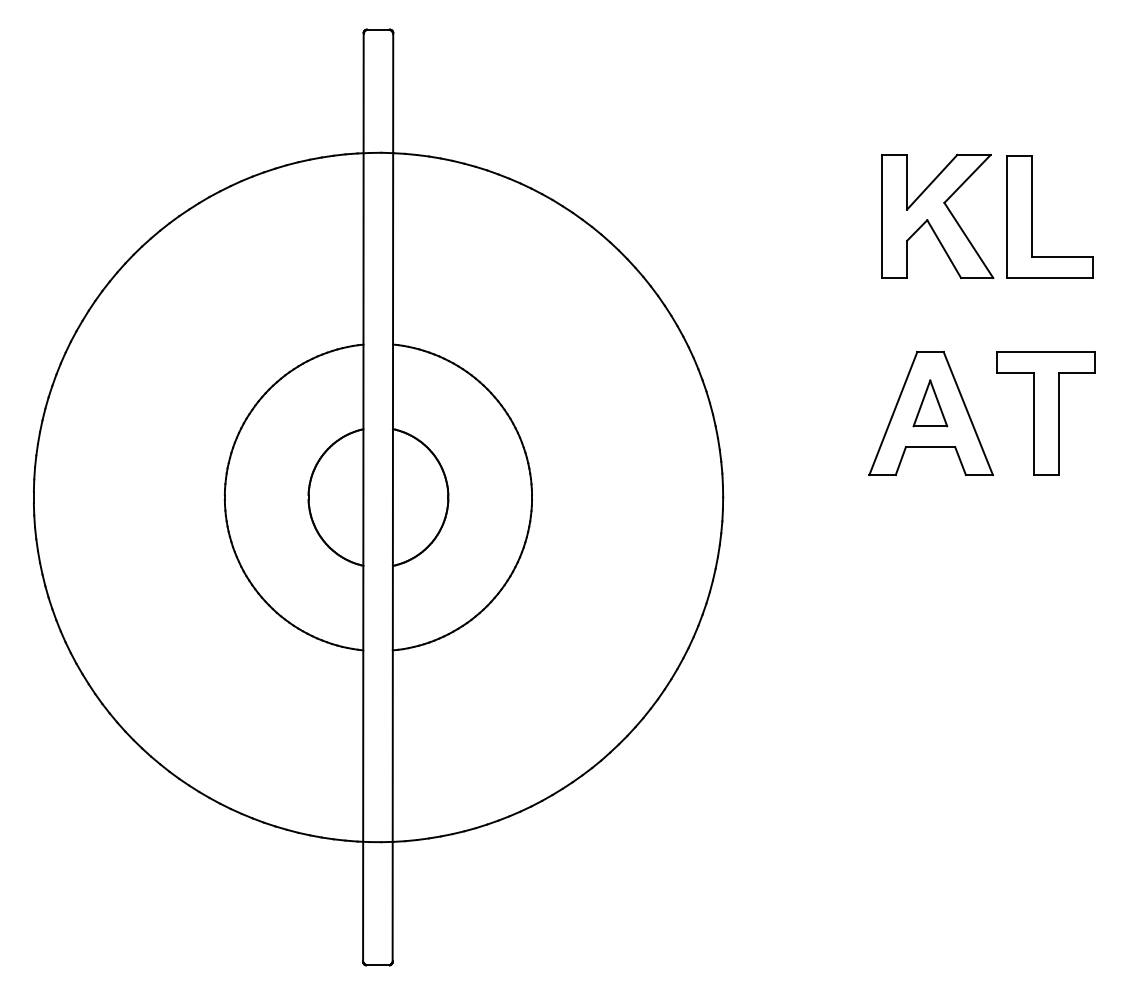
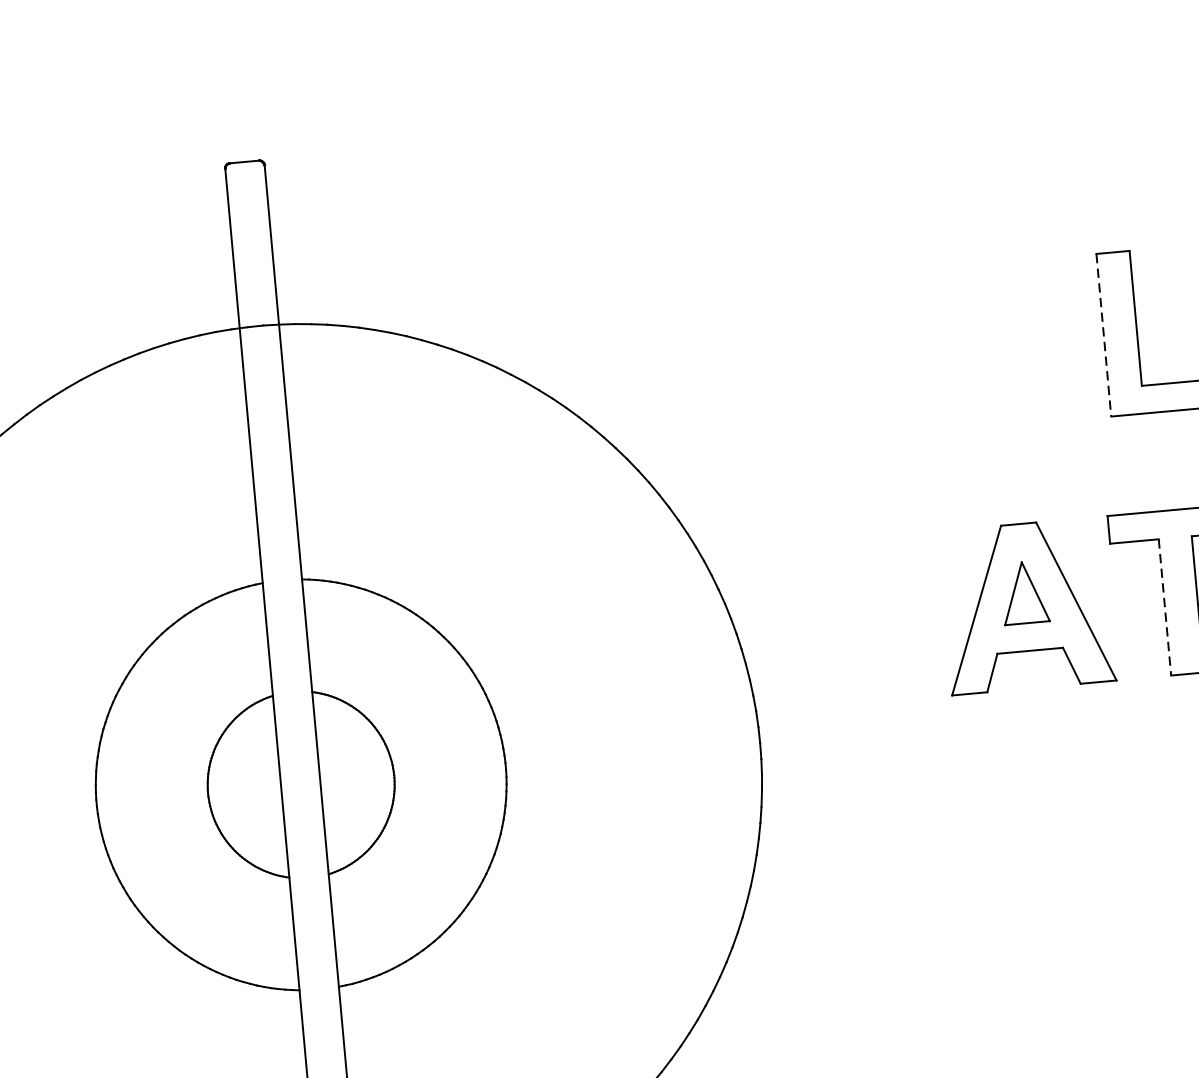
part: (937, 216) -> (1011, 342), removed
line: (1006, 217) -> (1103, 335), solid -> dashed
line: (1033, 424) -> (1164, 608), solid -> dashed

